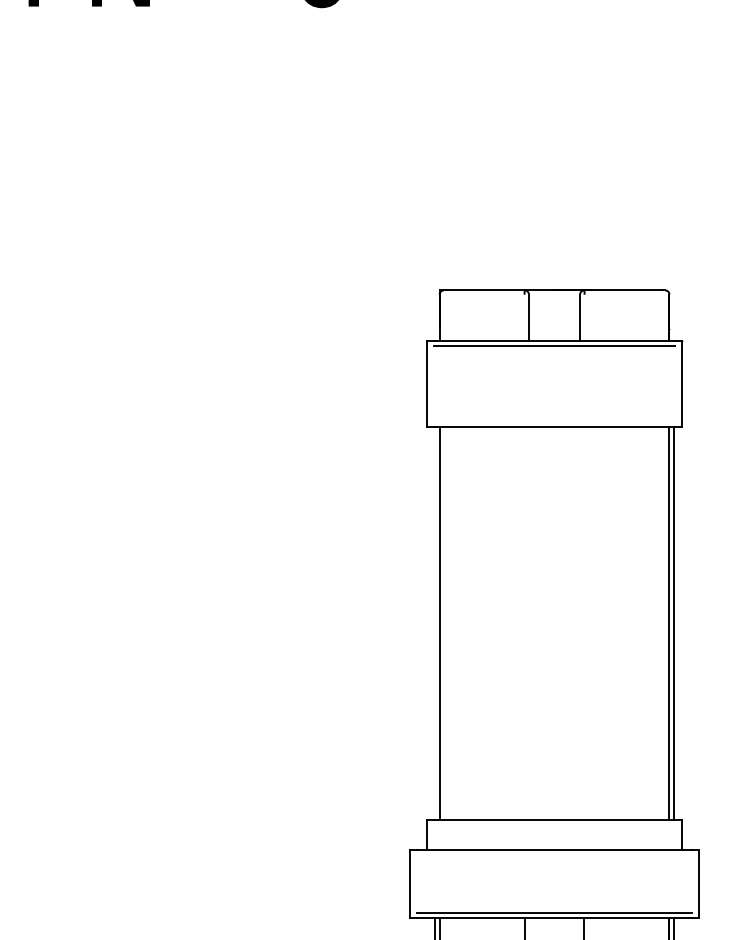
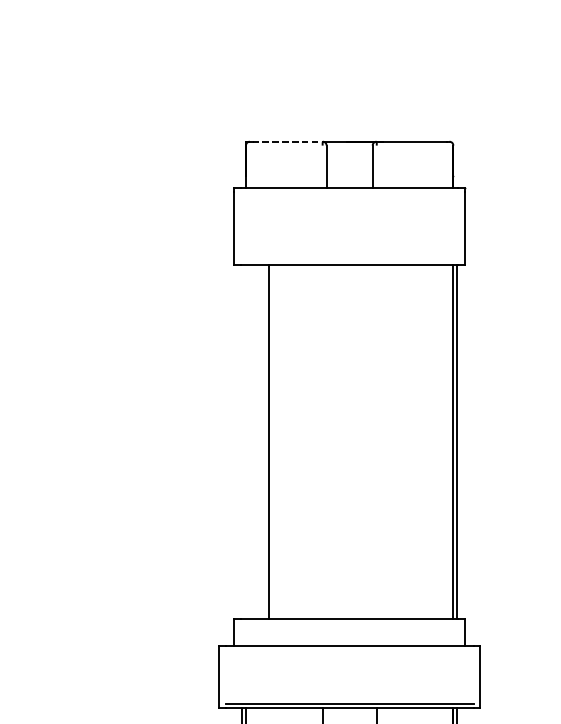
line: (485, 290) -> (287, 141), solid -> dashed
line: (554, 345) -> (349, 191), removed
line: (439, 622) -> (268, 441), moved

